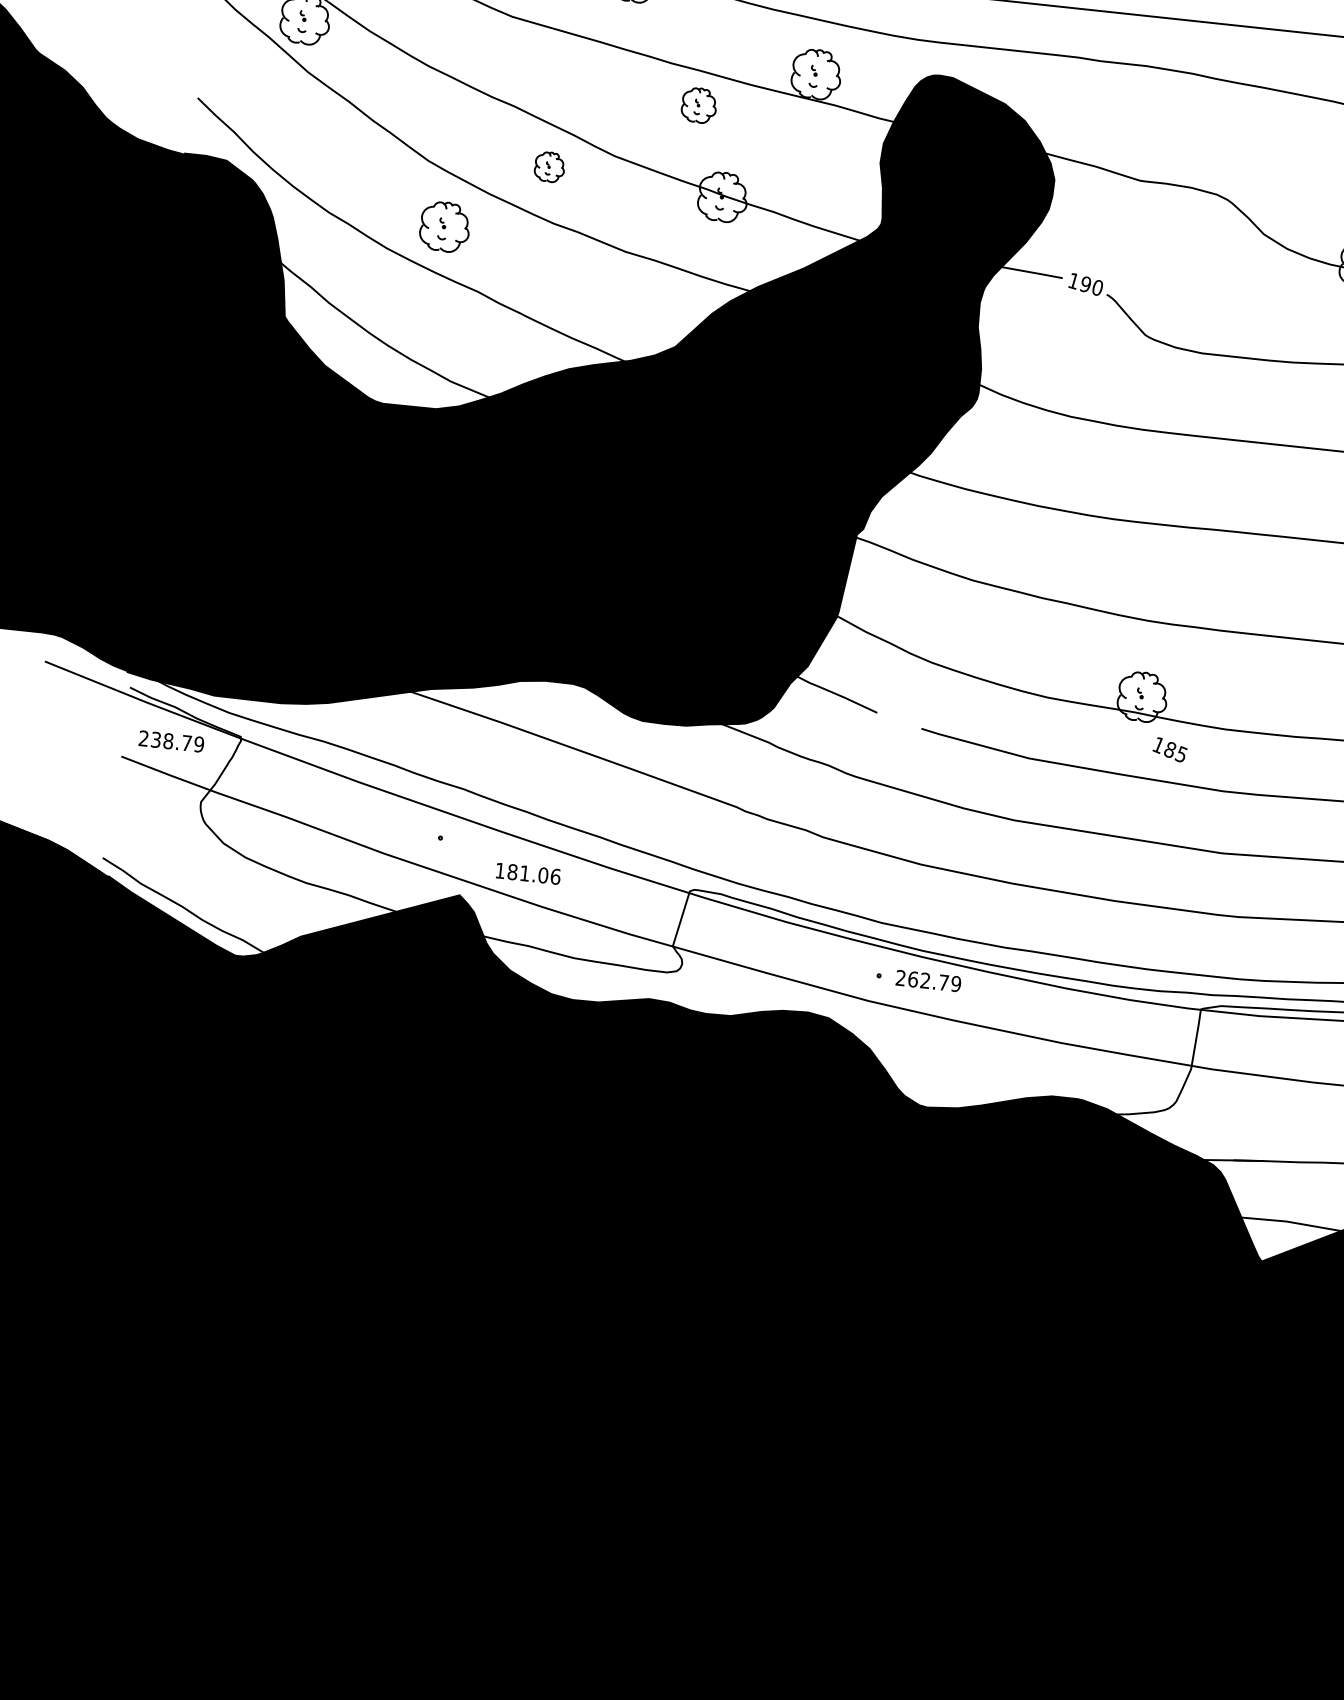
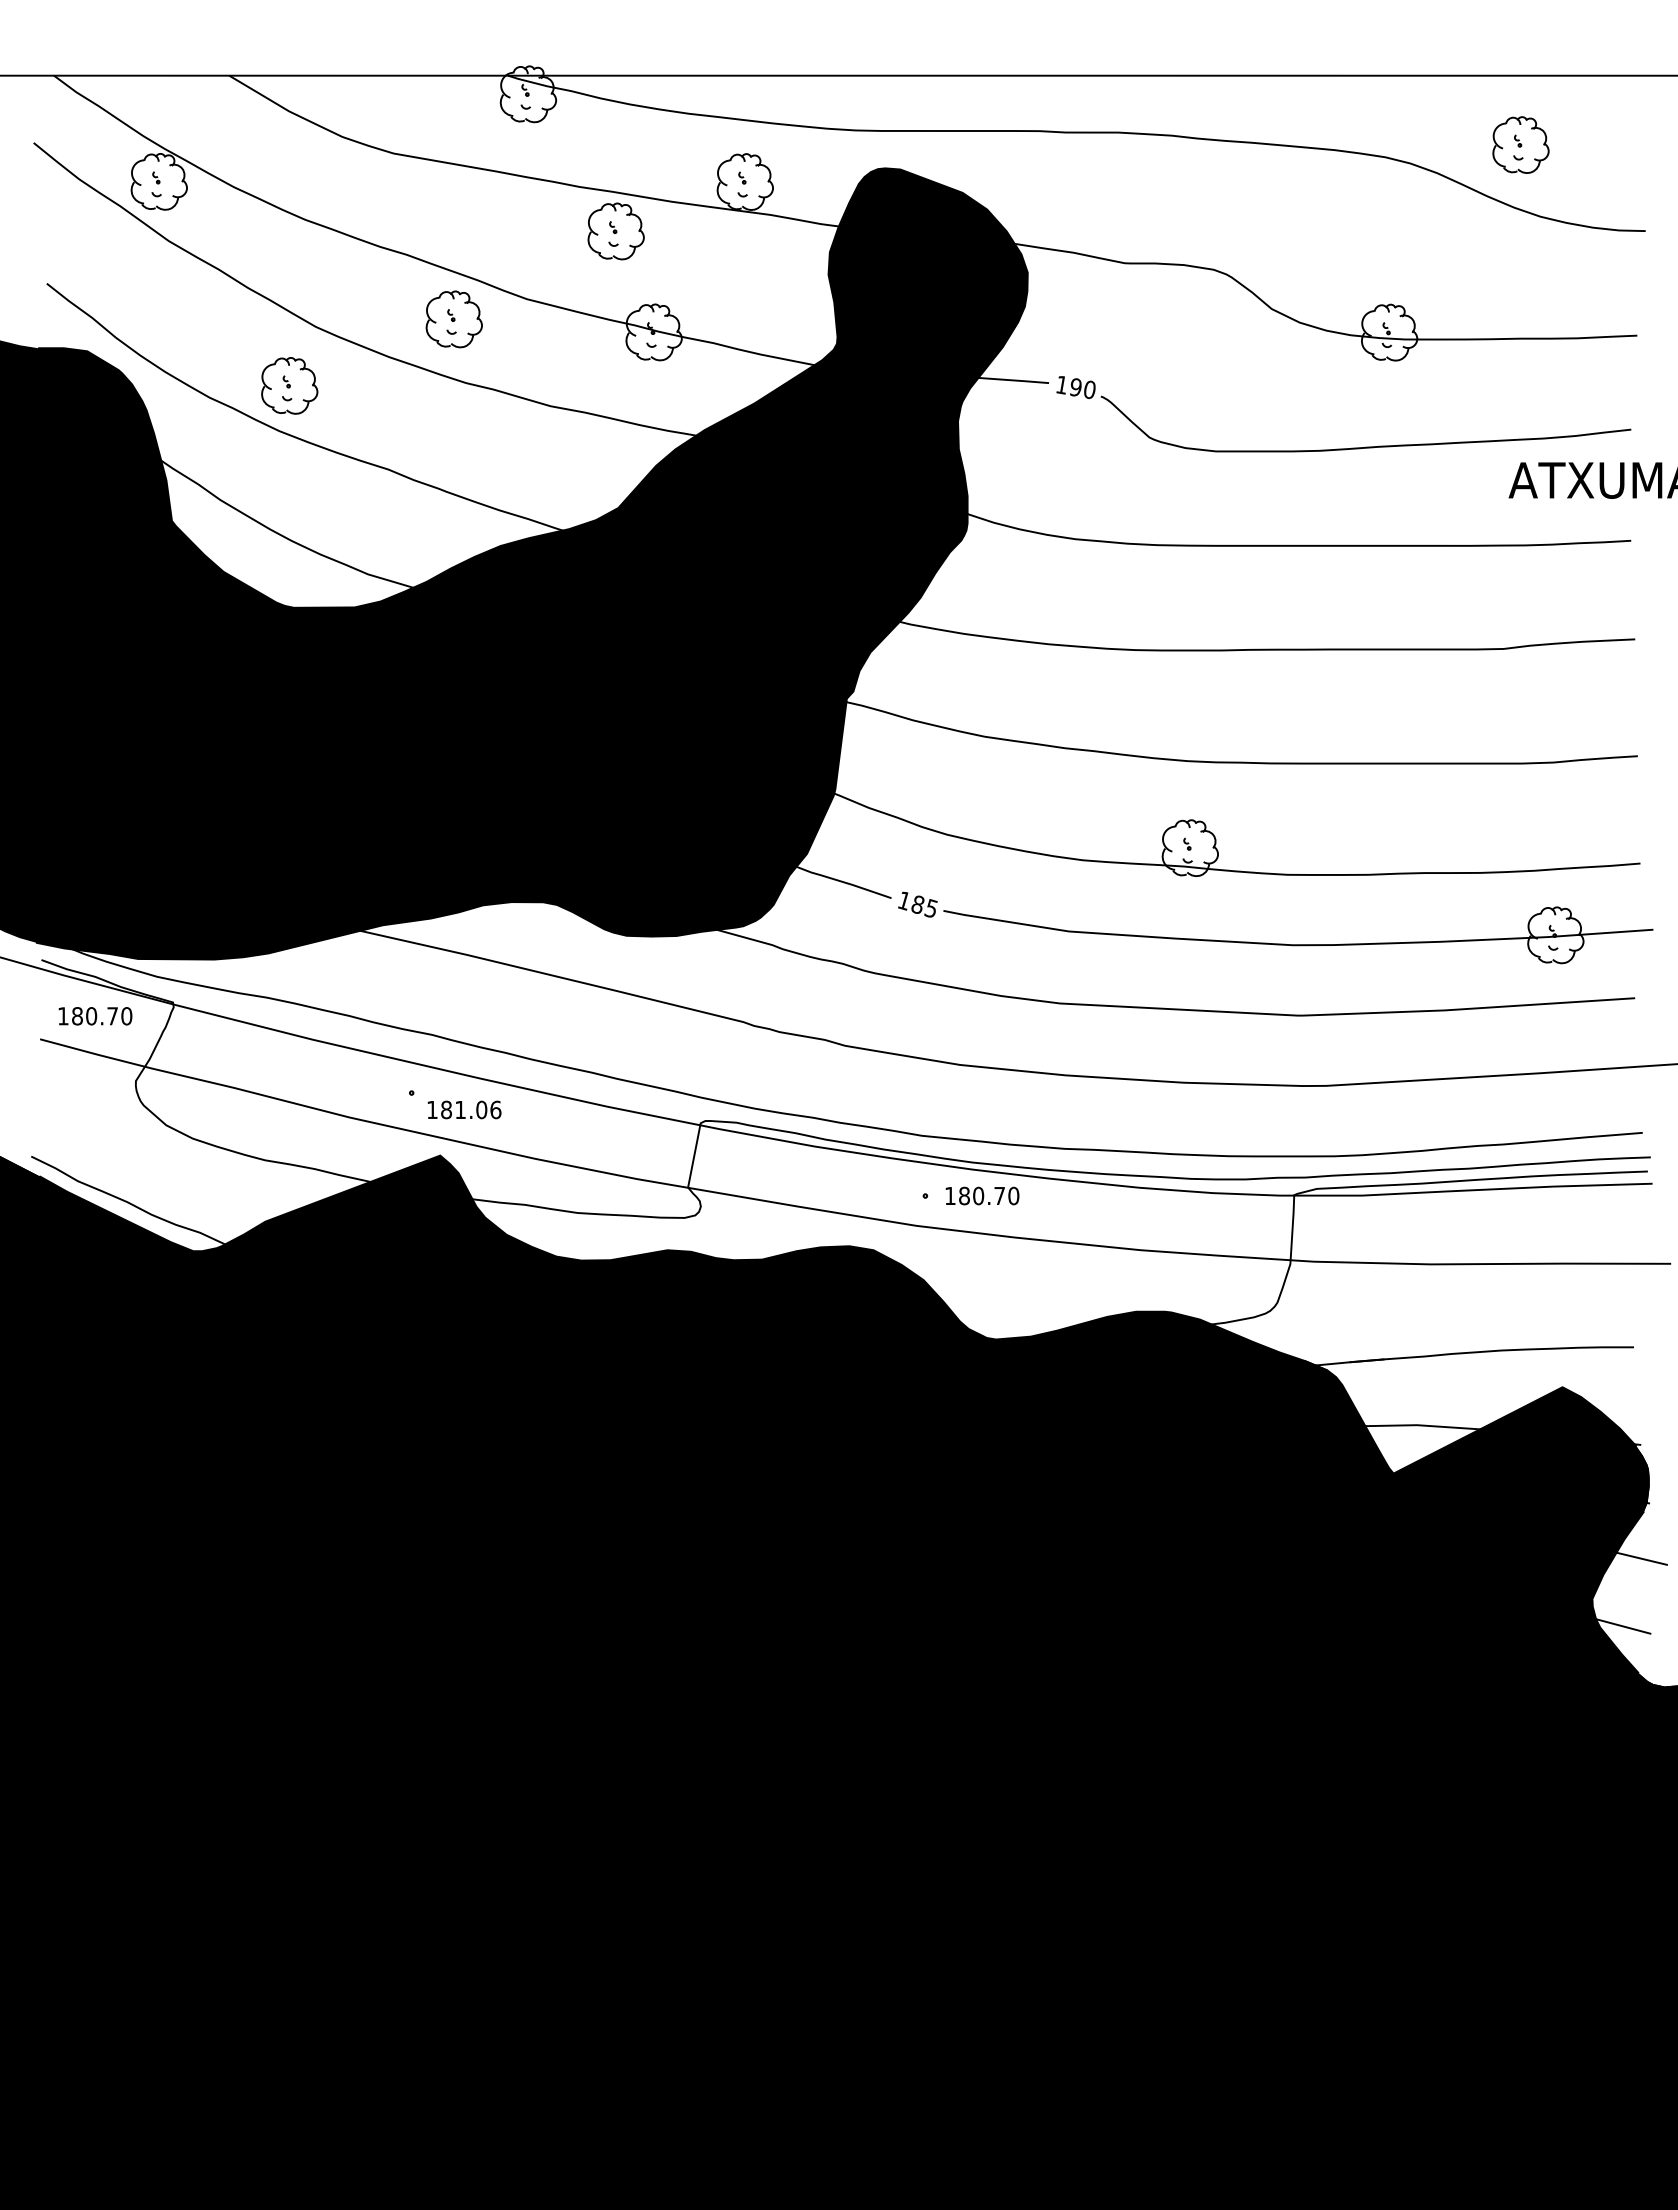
part: (698, 105) -> (615, 231), size x1.43
part: (549, 167) -> (453, 319), size x1.67
part: (444, 226) -> (289, 385), moved
text: (171, 741) -> (95, 1016), 238.79 -> 180.70
text: (1169, 749) -> (917, 904), moved
text: (528, 873) -> (464, 1109), moved
text: (928, 980) -> (982, 1195), 262.79 -> 180.70

